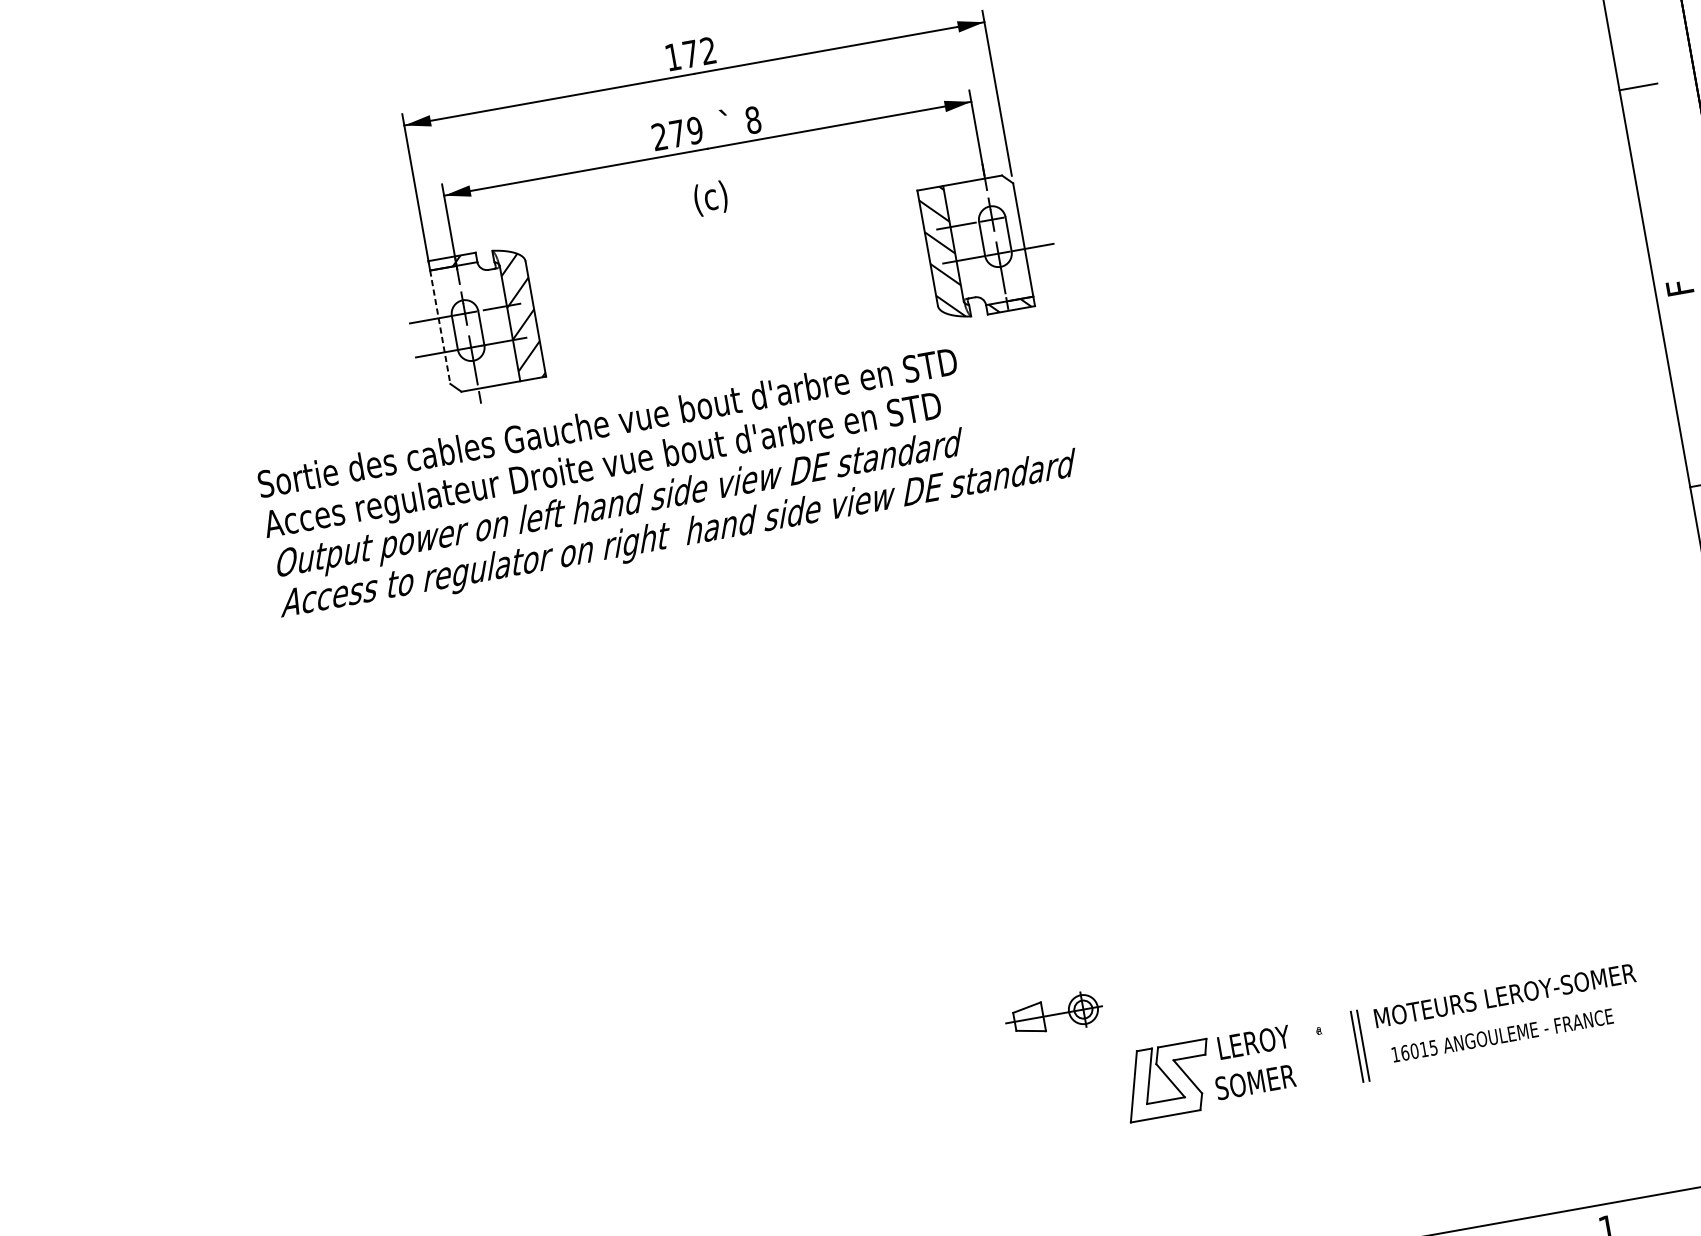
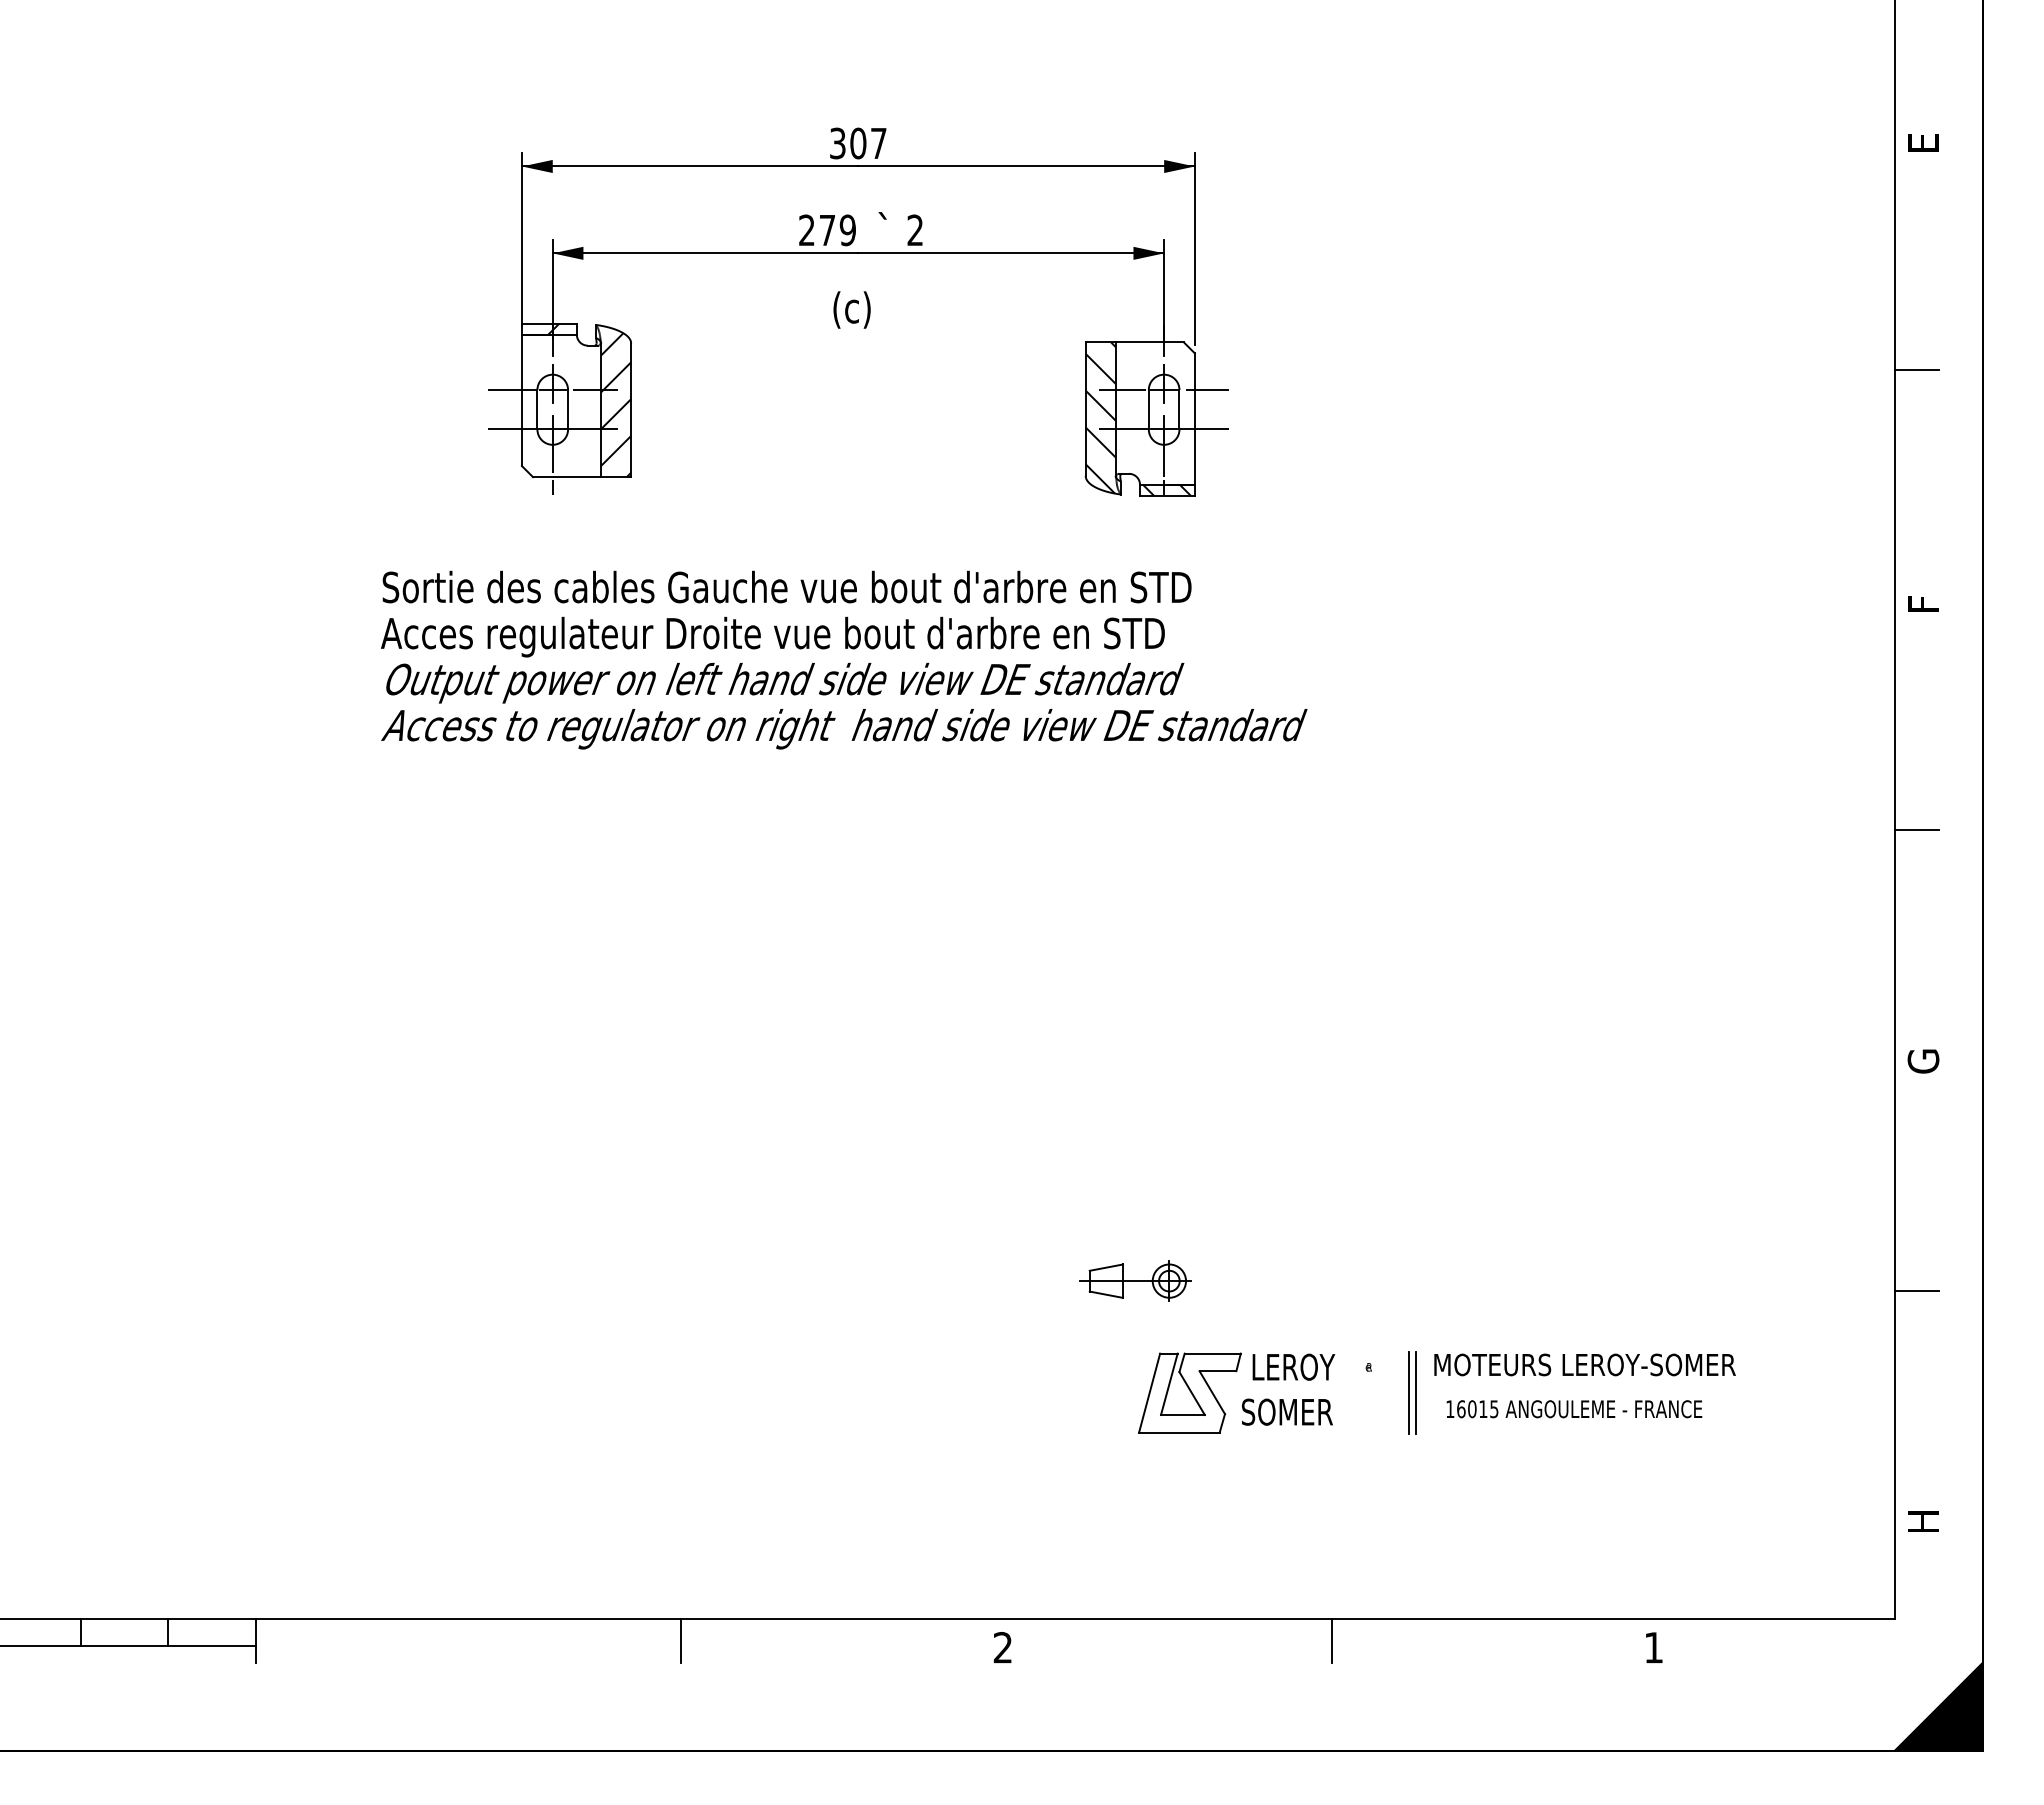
text: (690, 54) -> (858, 143), 172 -> 307
text: (753, 120) -> (915, 230), 8 -> 2
line: (1029, 213) -> (1207, 390), added
line: (440, 327) -> (522, 400), dashed -> solid
text: (668, 476) -> (844, 659), moved
part: (1054, 1014) -> (1135, 1280), moved

